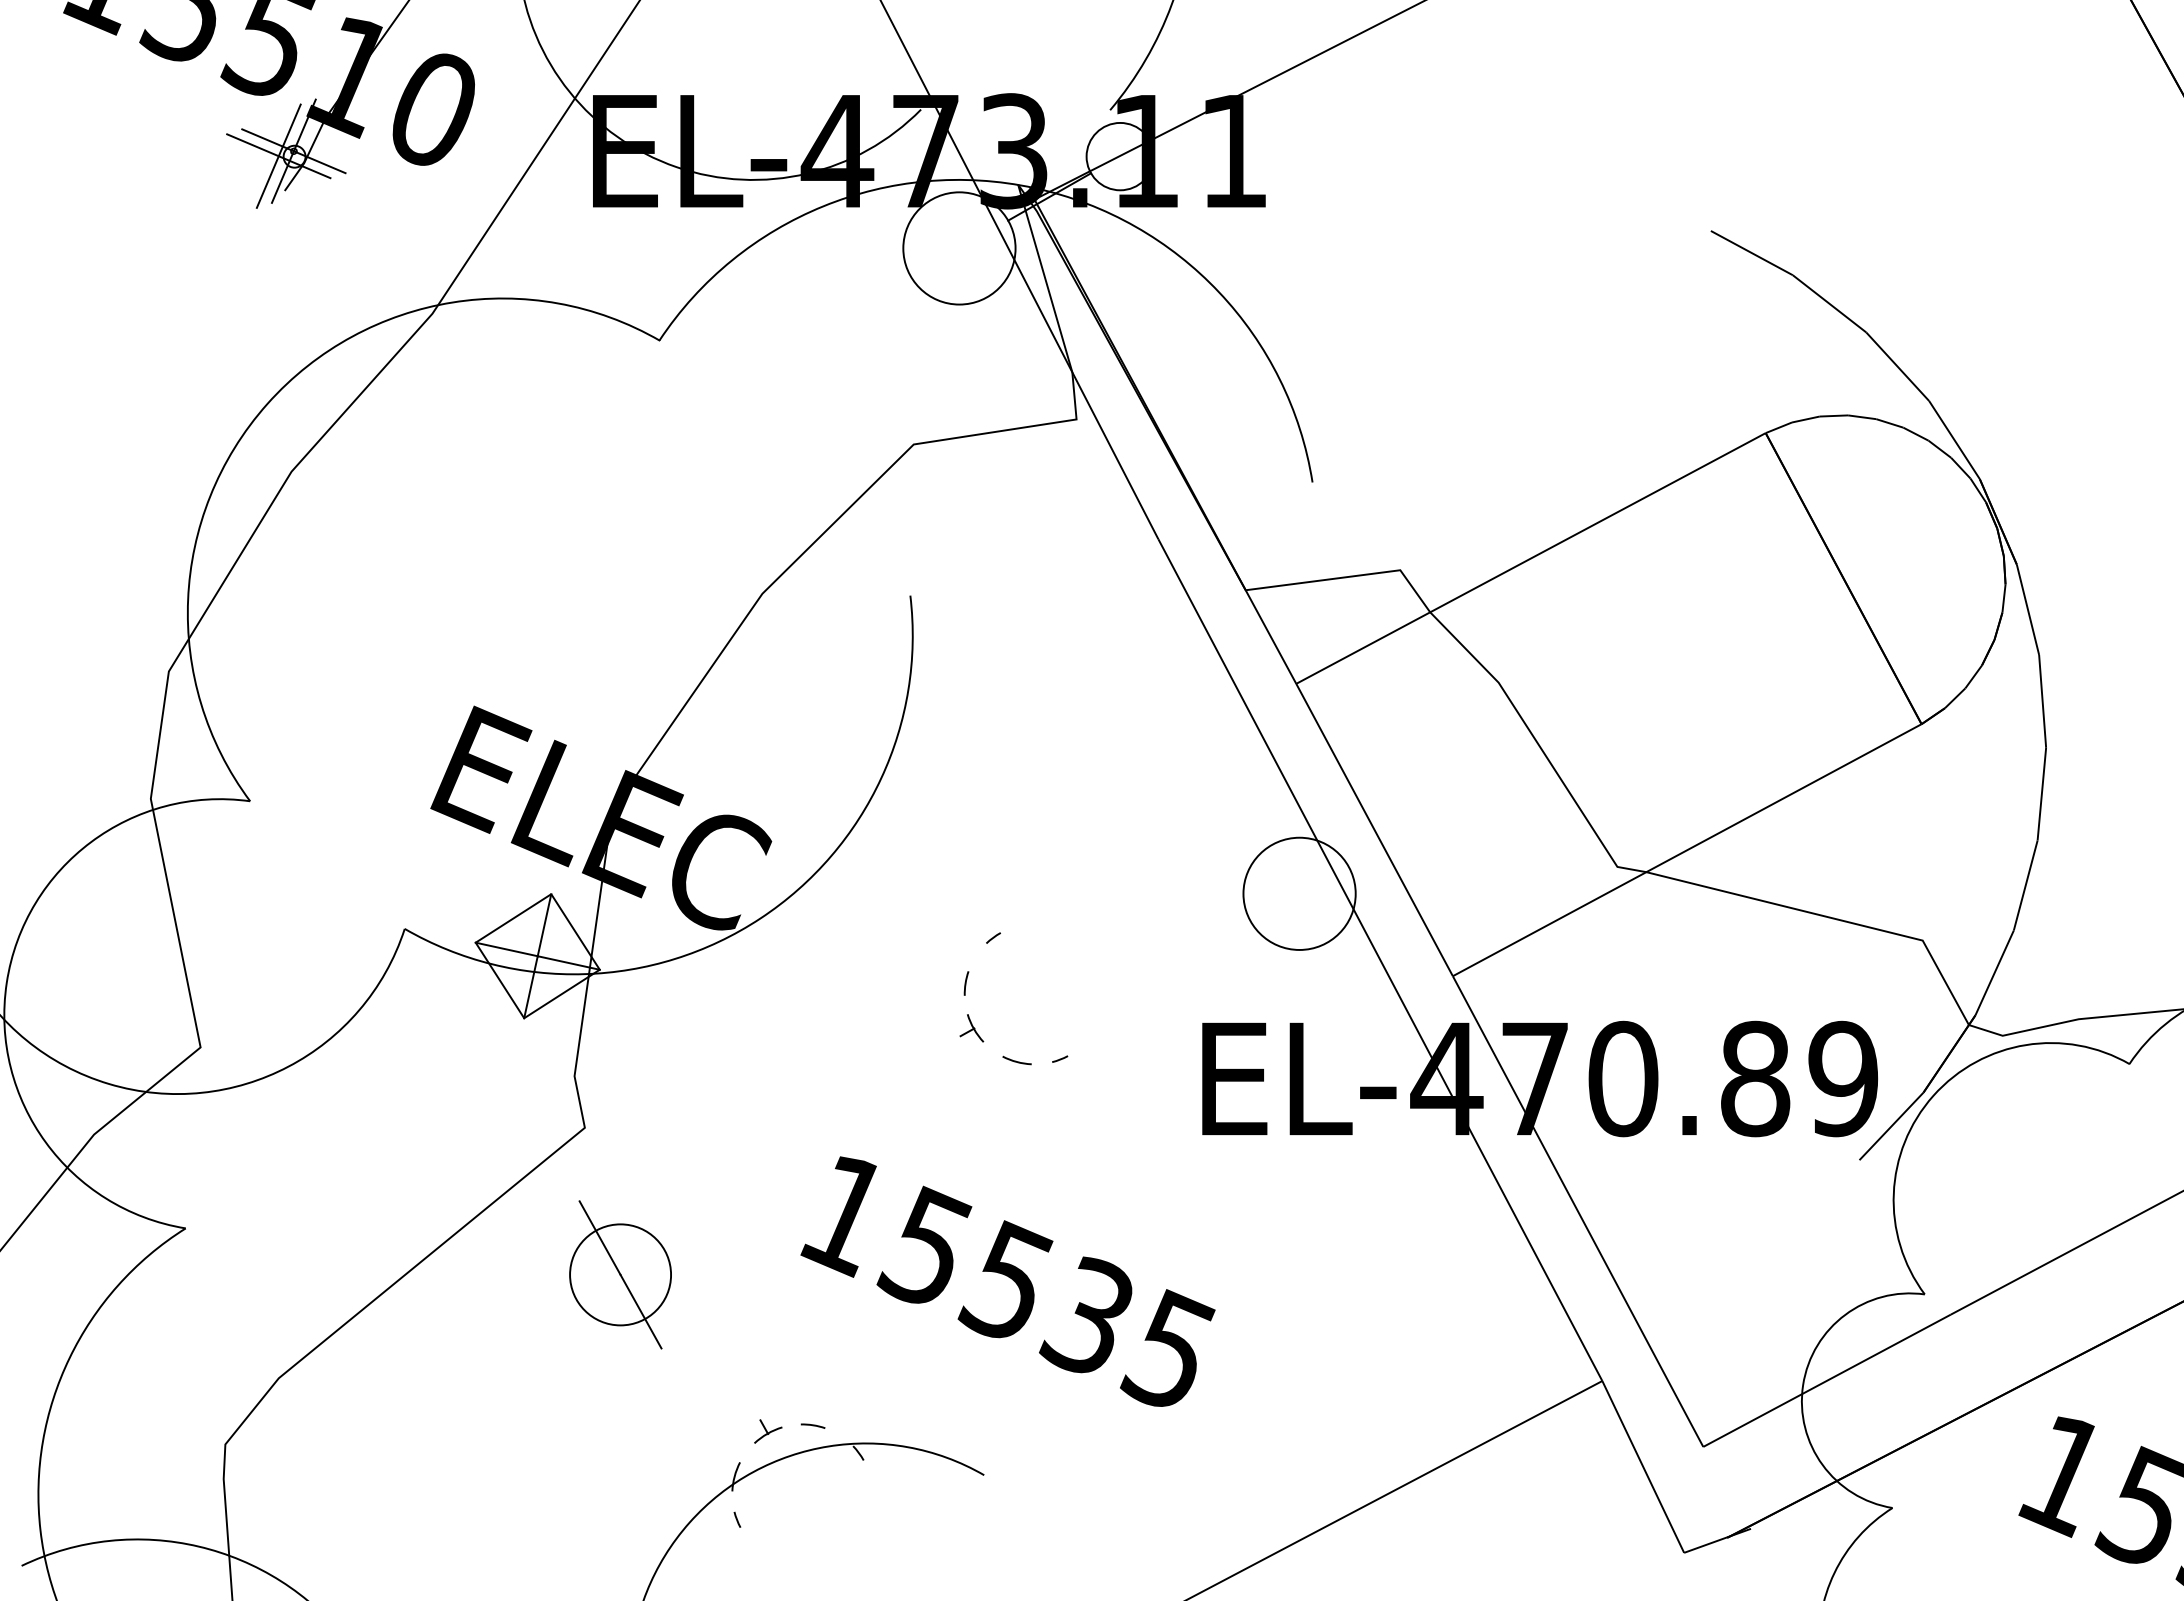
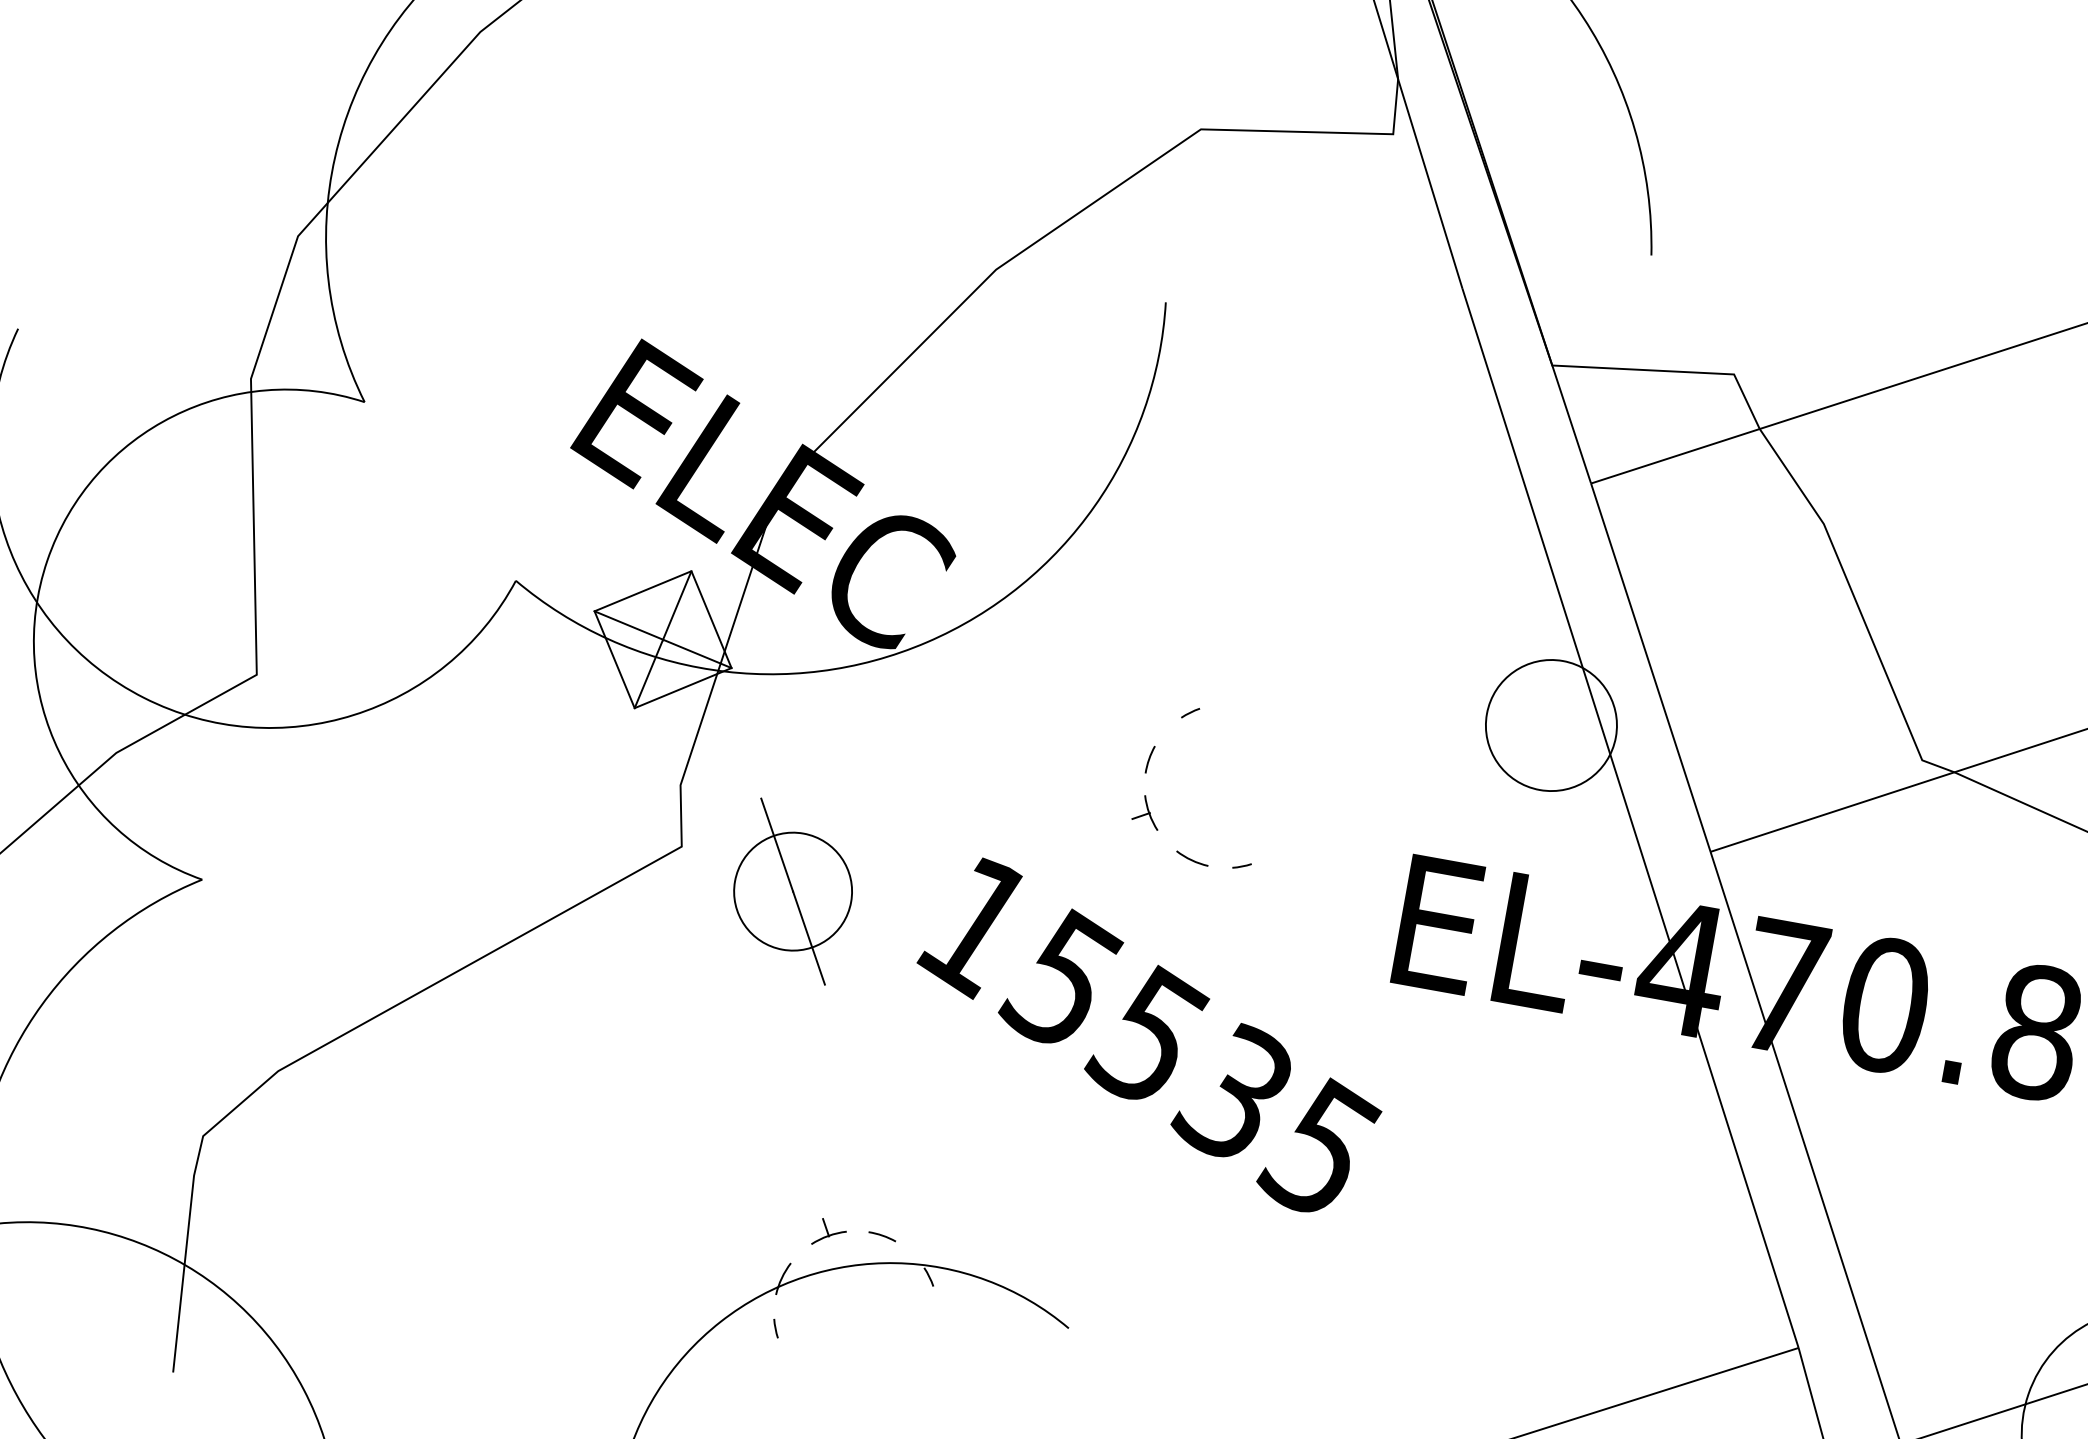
part: (620, 1274) -> (793, 891), moved
text: (1007, 1281) -> (1149, 1035), moved

